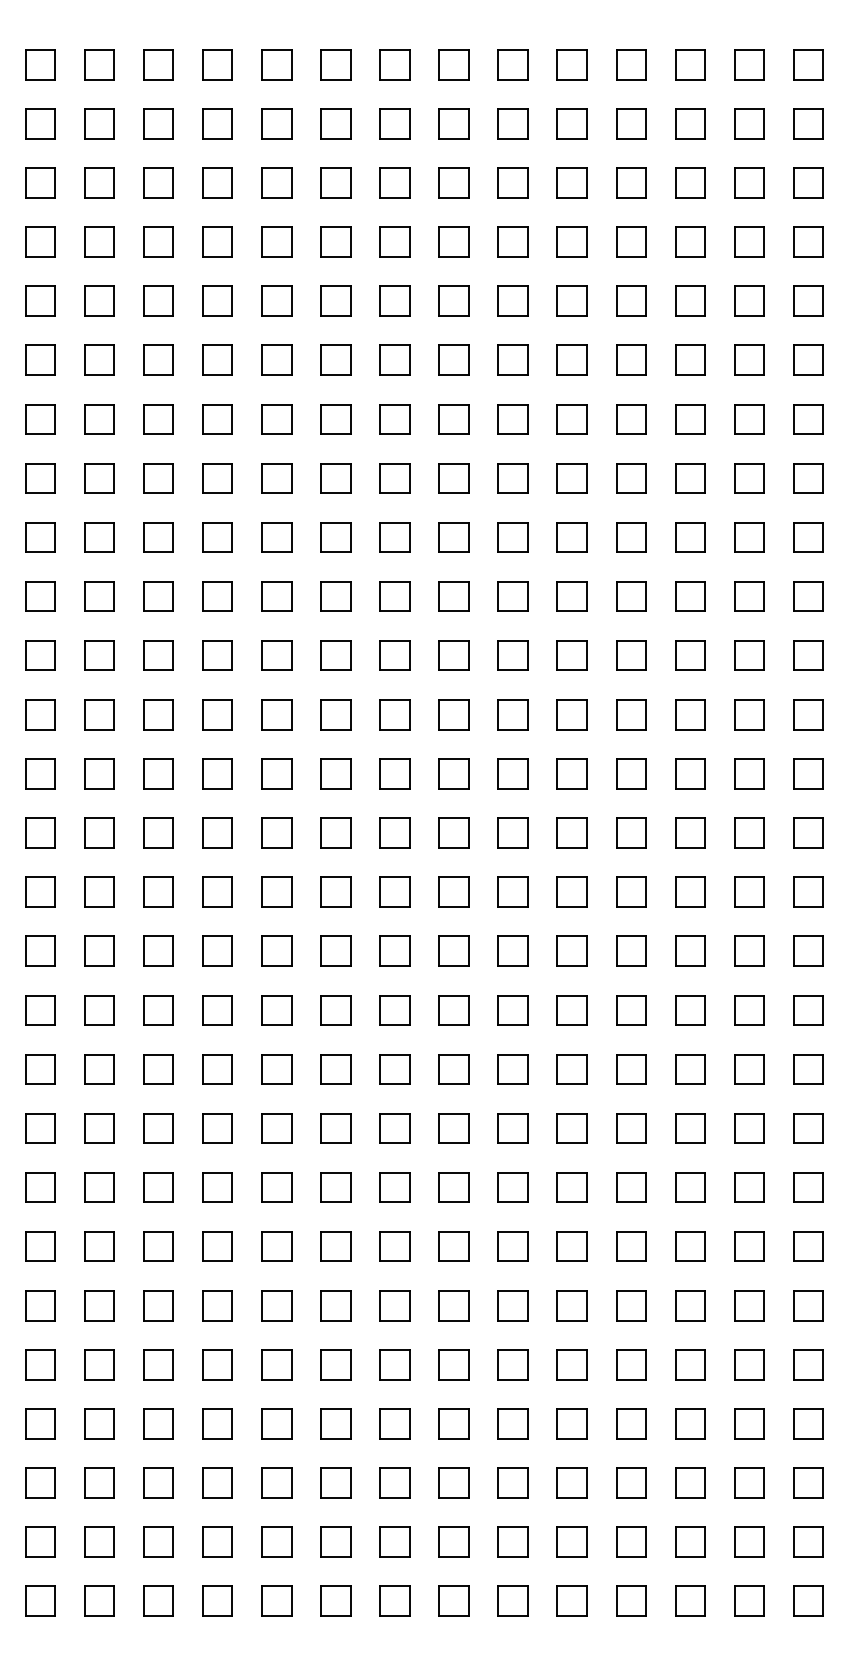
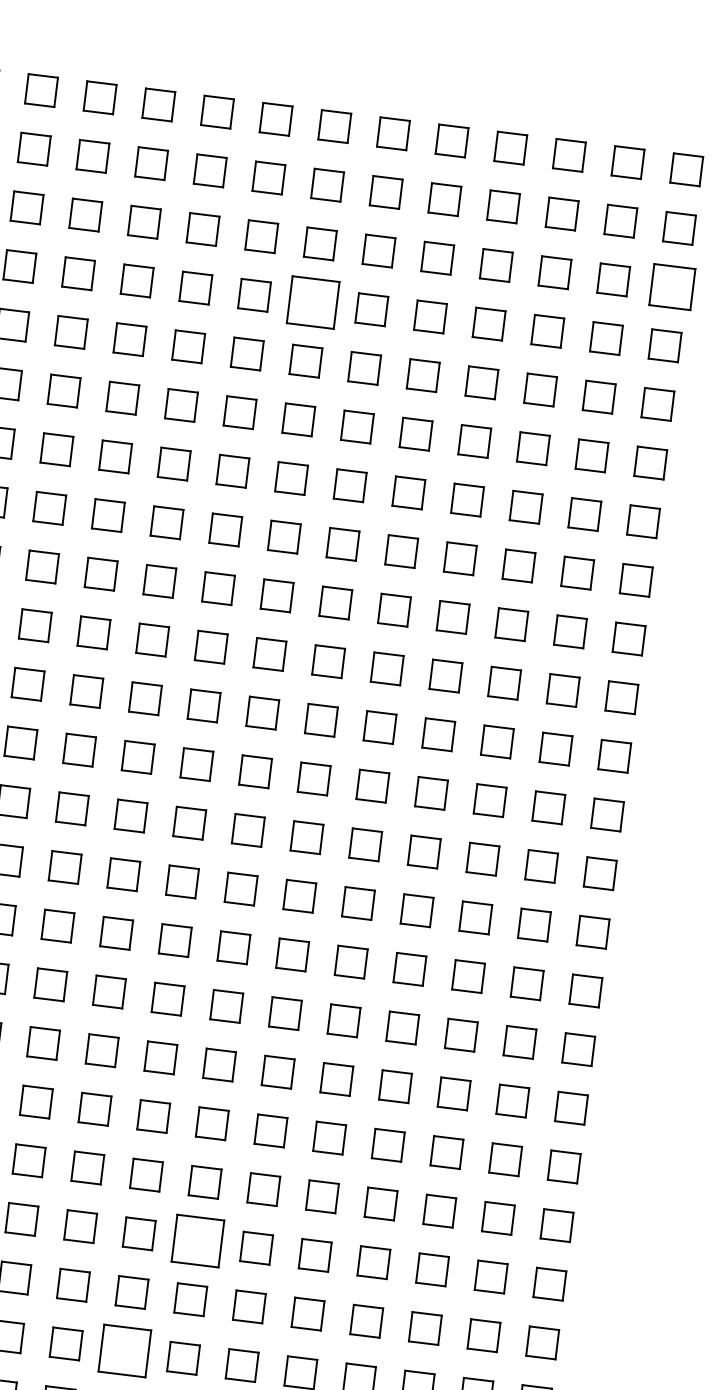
part: (808, 182) -> (672, 286), size x1.4
part: (453, 241) -> (312, 301), size x1.6
part: (453, 1187) -> (197, 1240), size x1.6
part: (394, 1305) -> (124, 1350), size x1.6

